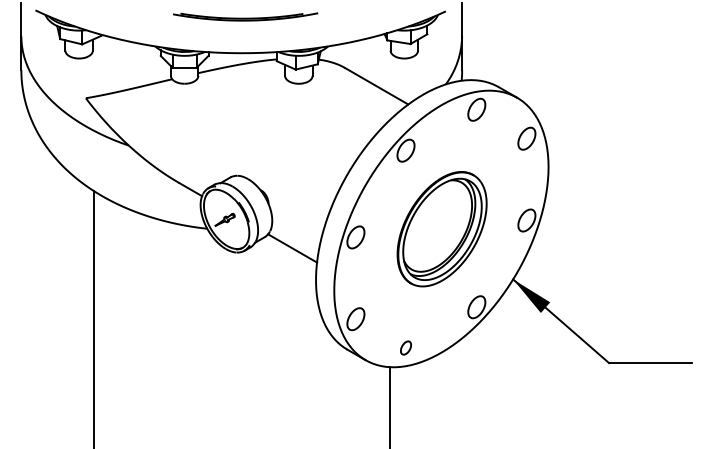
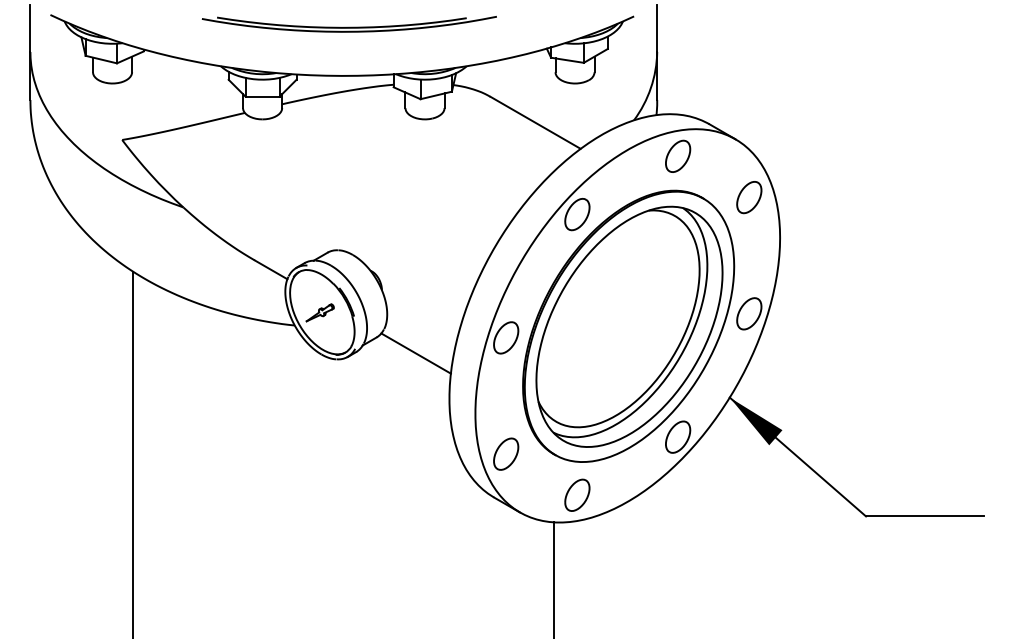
part: (245, 17) -> (348, 24), size x1.43
part: (441, 228) -> (628, 325), size x1.67
part: (406, 347) -> (577, 494), size x1.67

